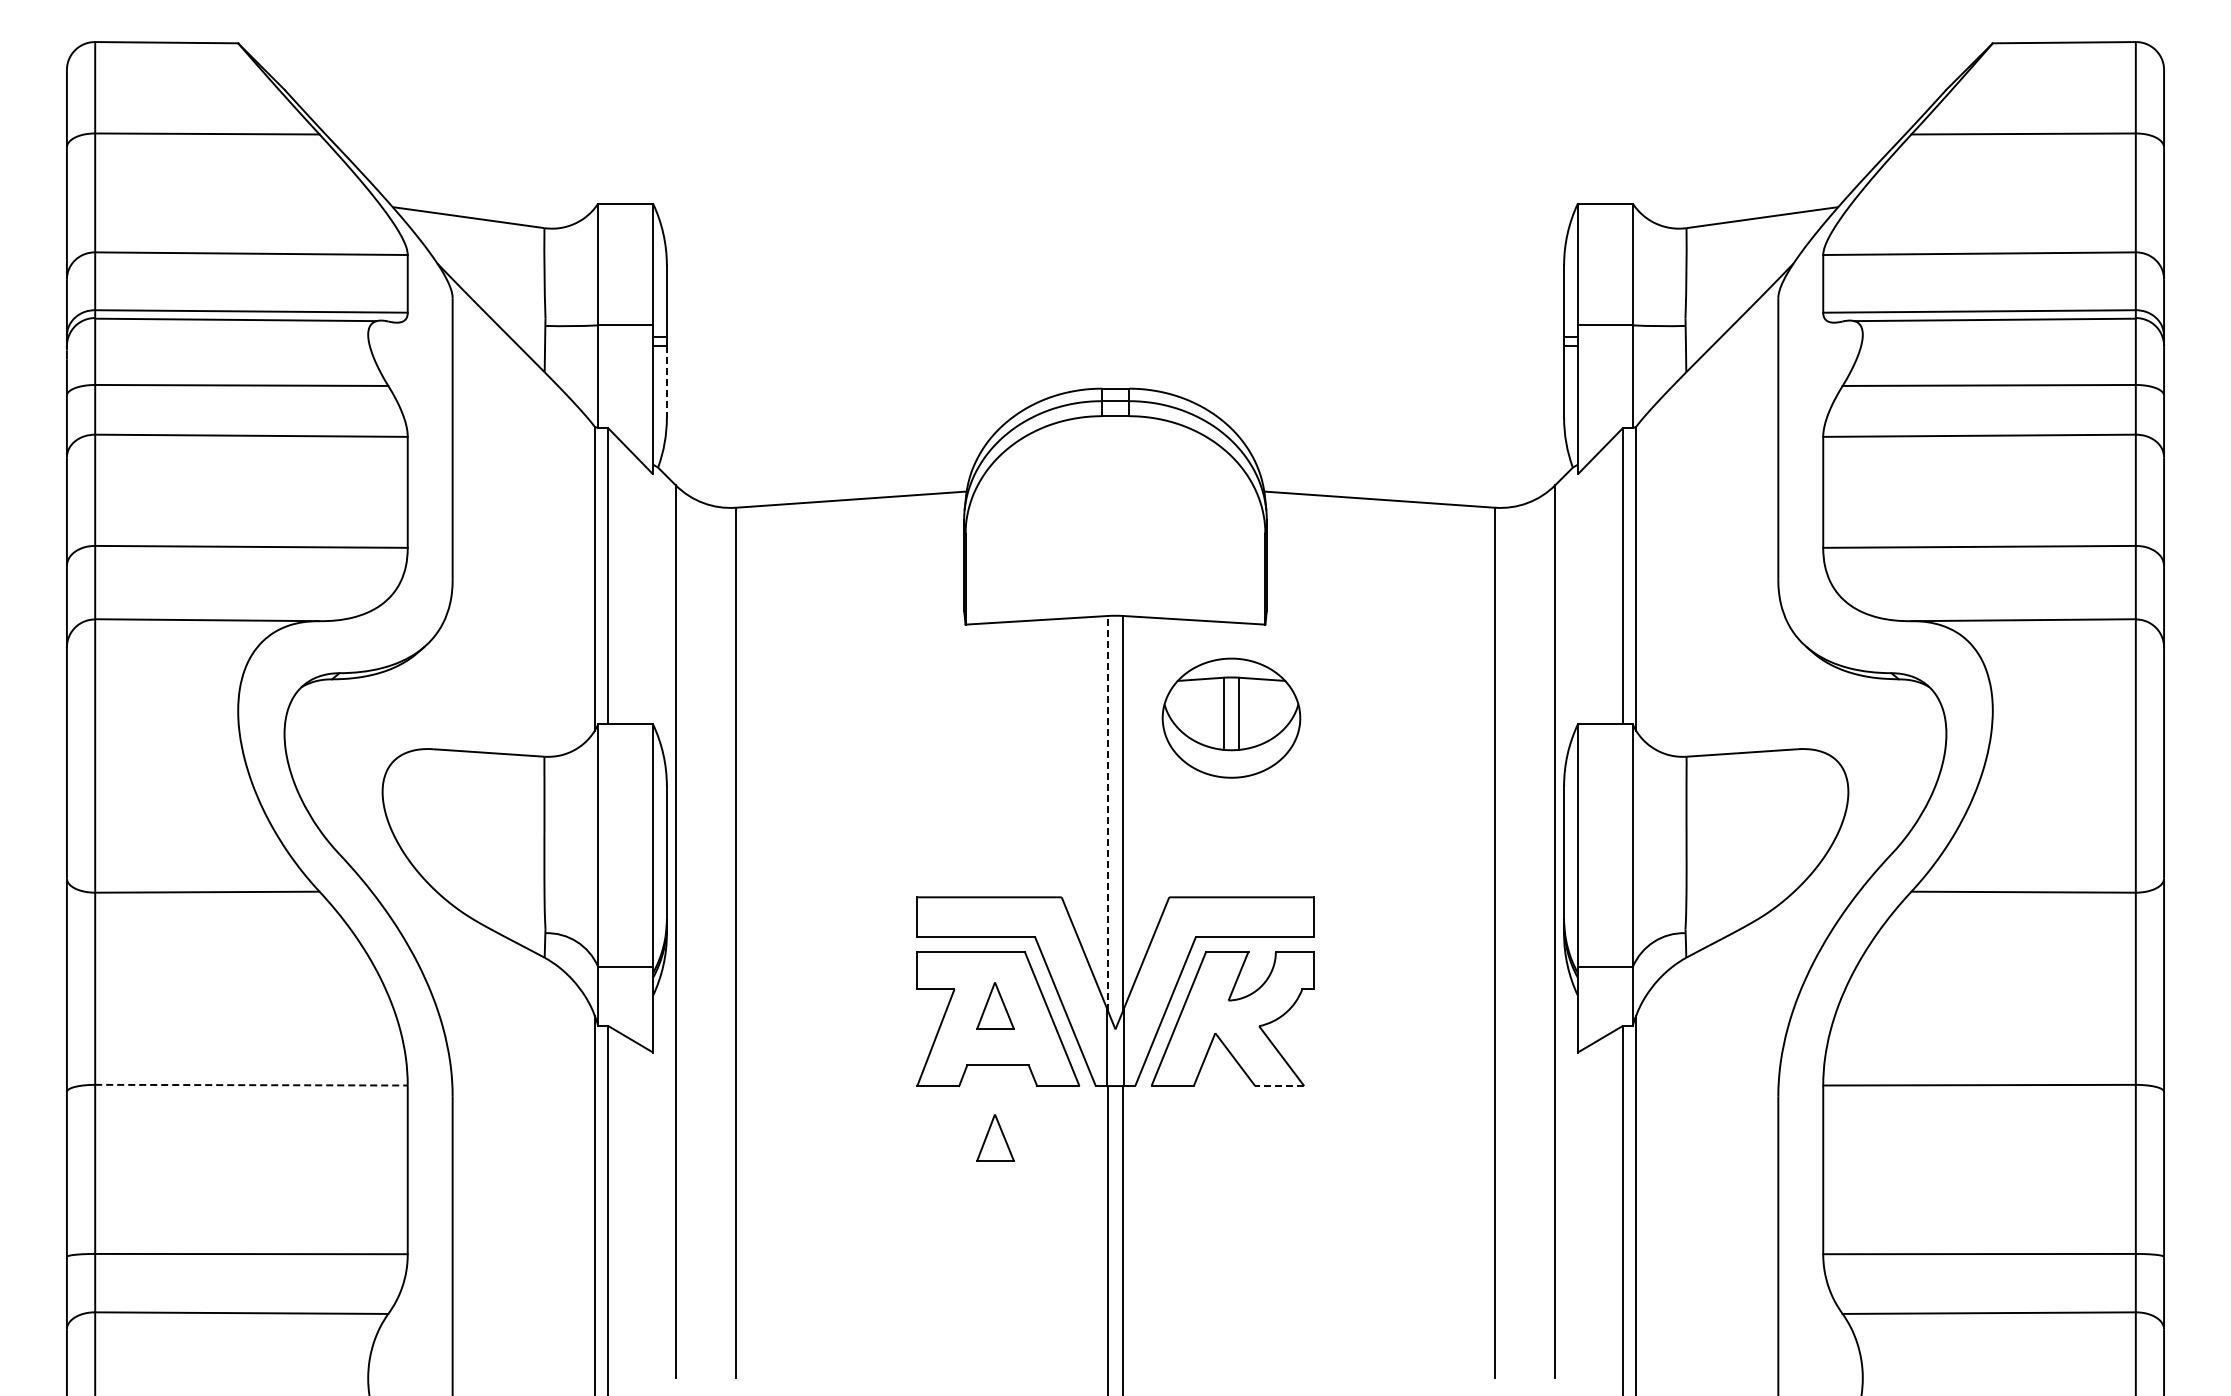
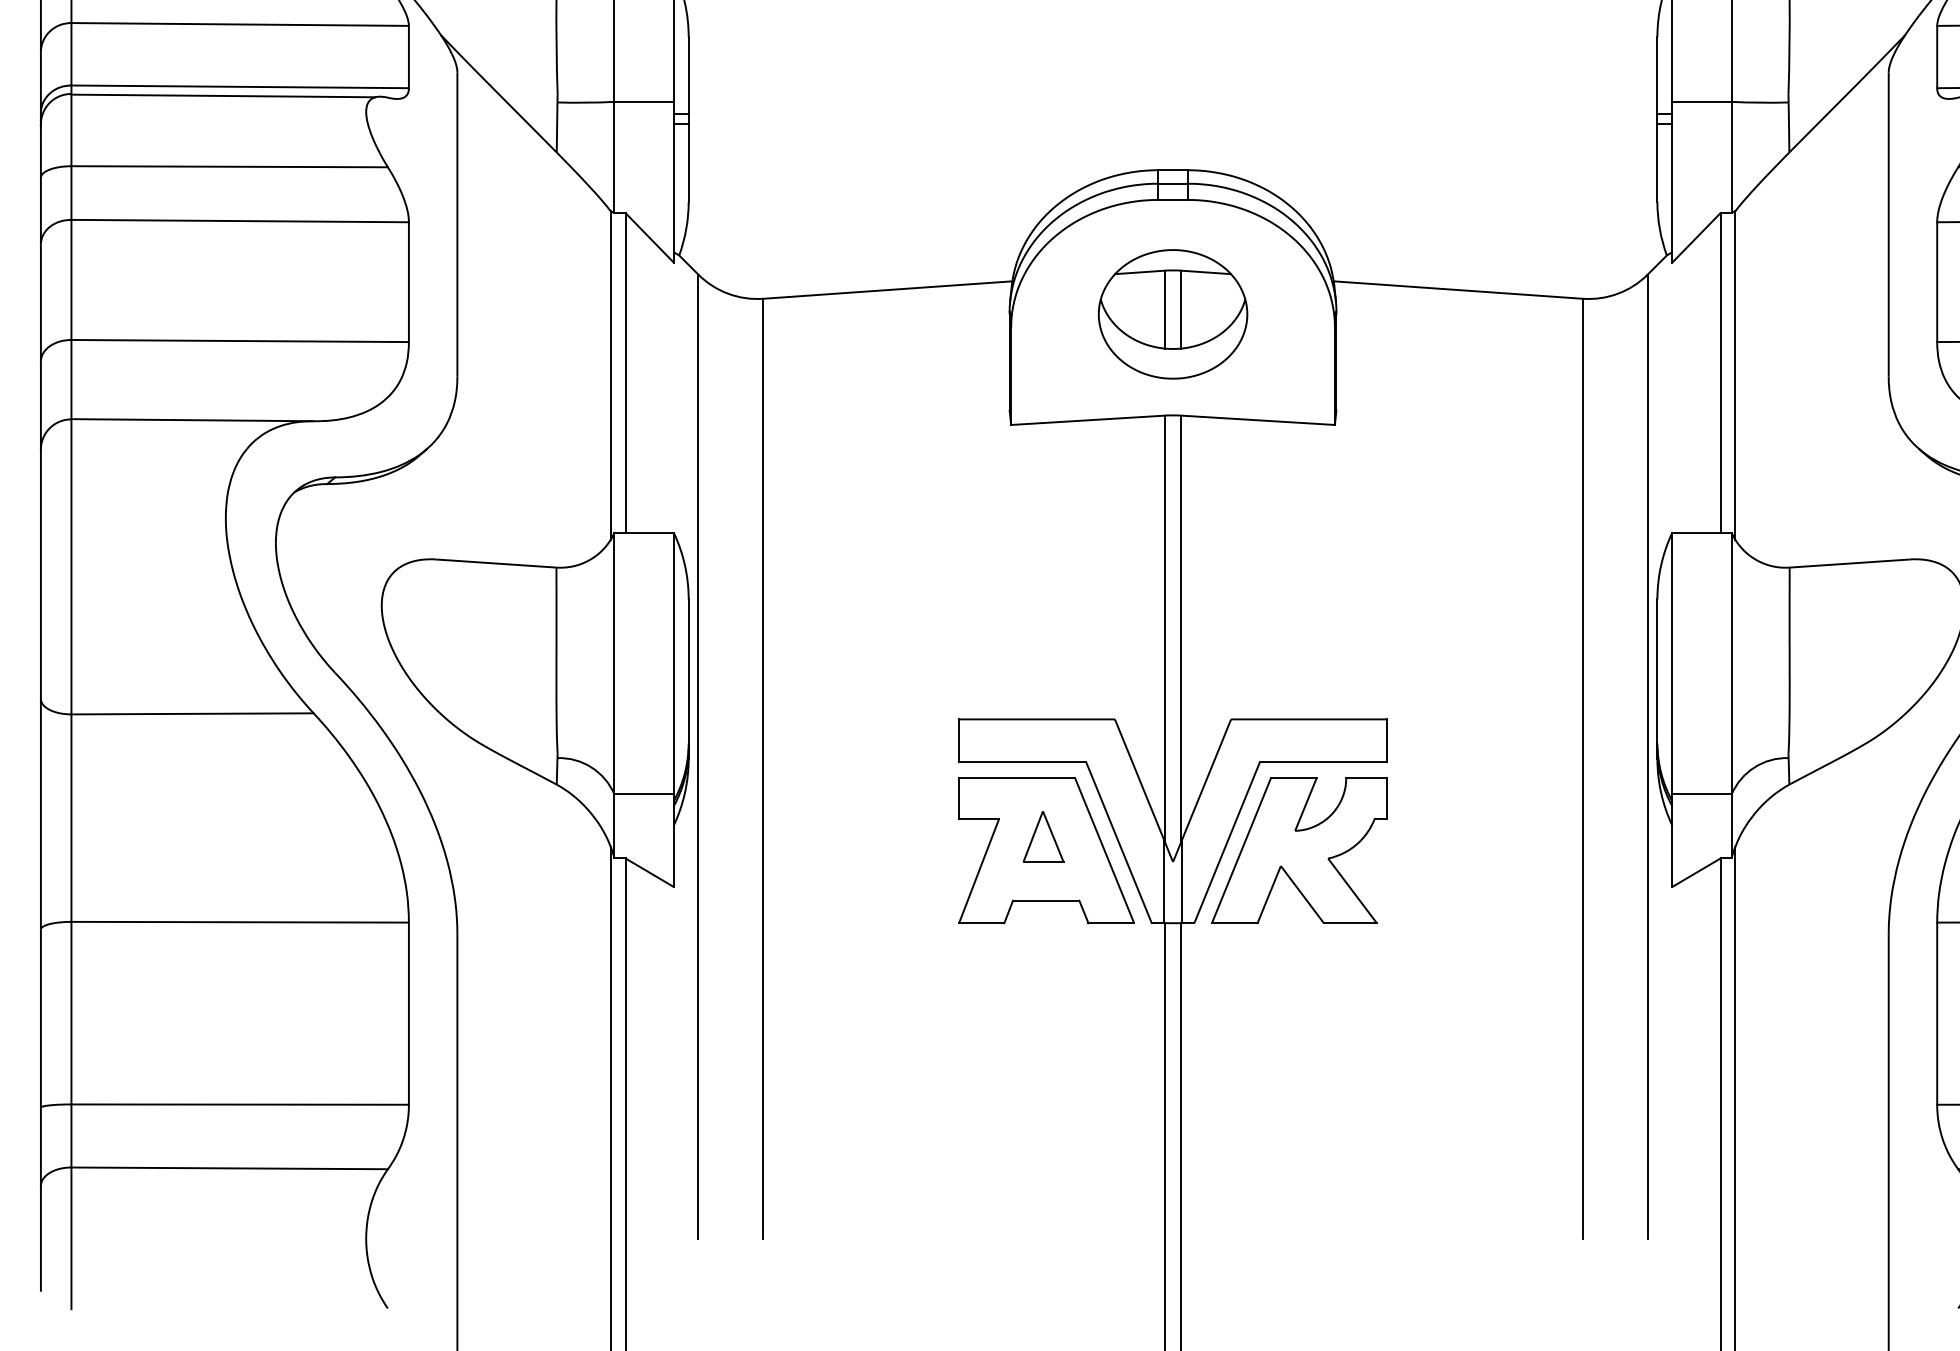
line: (666, 382) -> (688, 163), dashed -> solid
part: (1231, 717) -> (1173, 313), moved
line: (1107, 812) -> (1164, 627), dashed -> solid
line: (251, 1085) -> (240, 922), dashed -> solid
line: (1279, 1086) -> (1350, 923), dashed -> solid
part: (995, 1137) -> (1043, 978), removed

